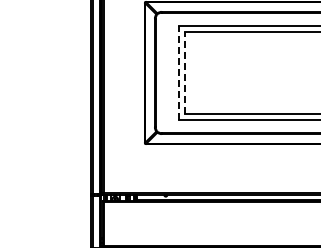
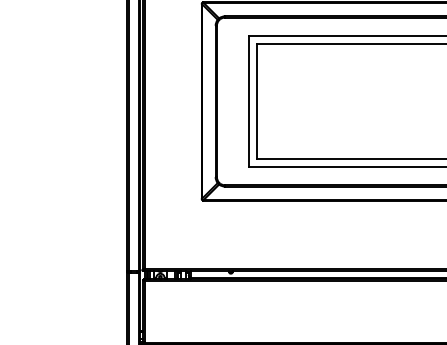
line: (178, 72) -> (248, 100), dashed -> solid
line: (184, 72) -> (256, 100), dashed -> solid

